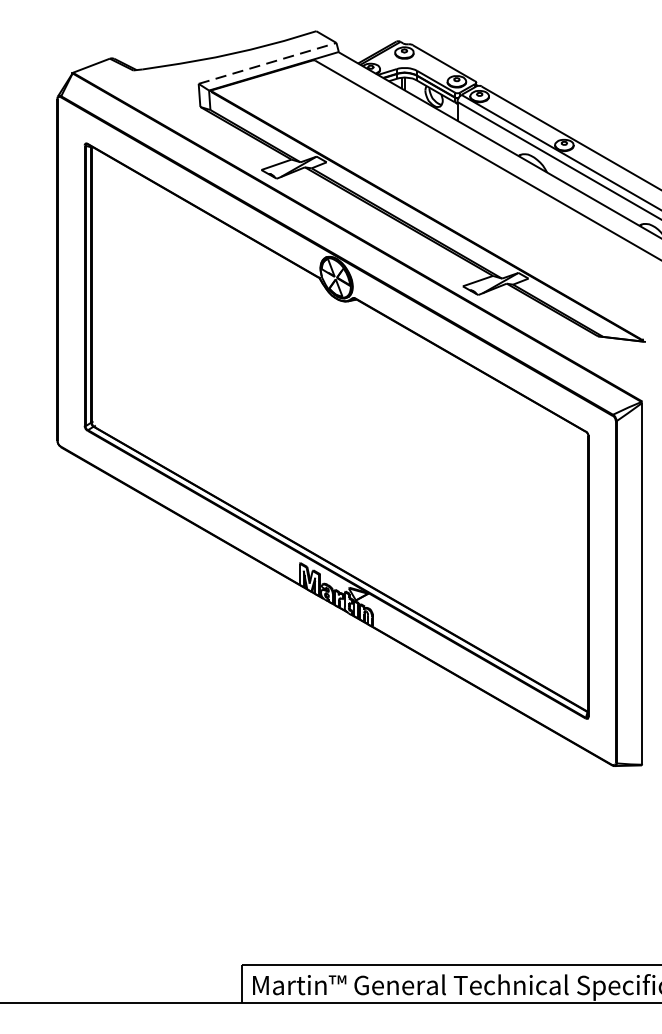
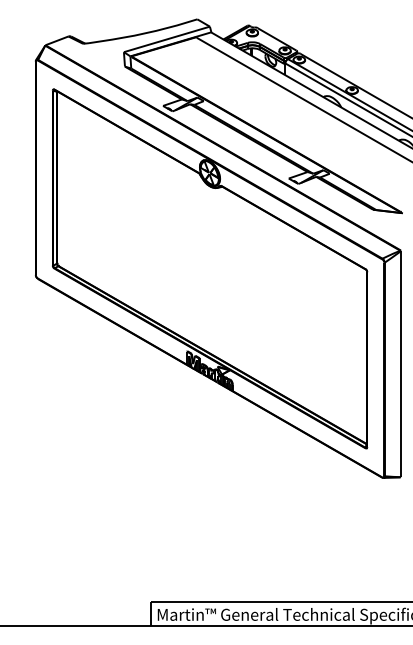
line: (266, 63) -> (166, 39), dashed -> solid

